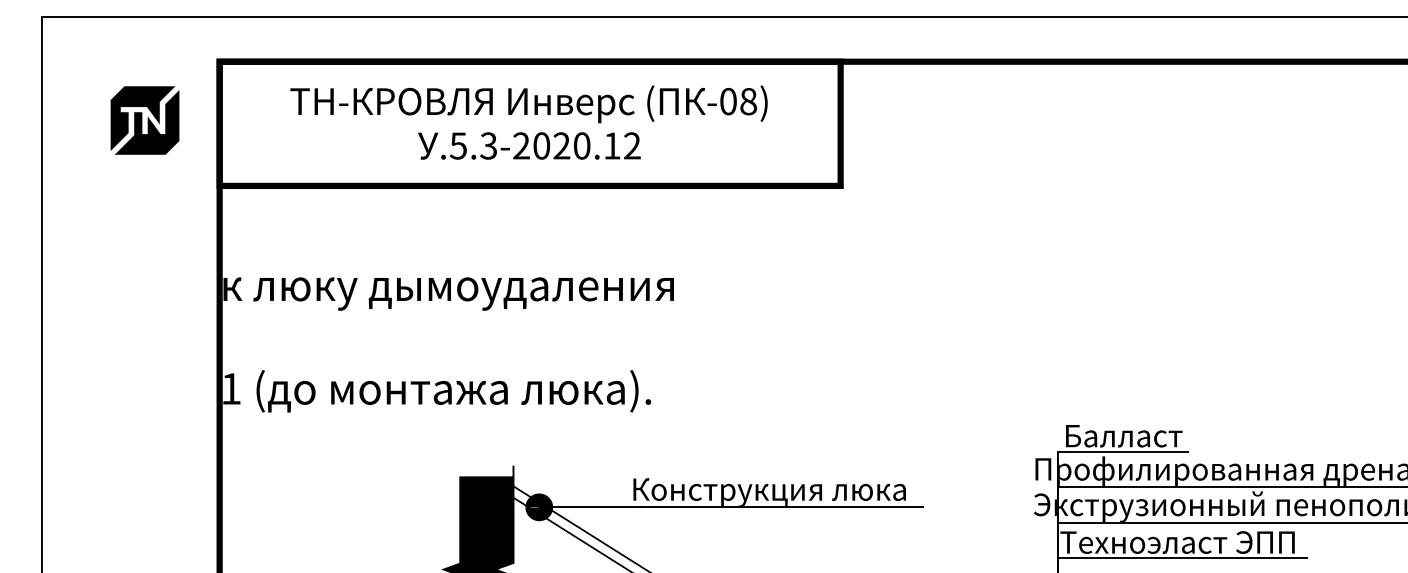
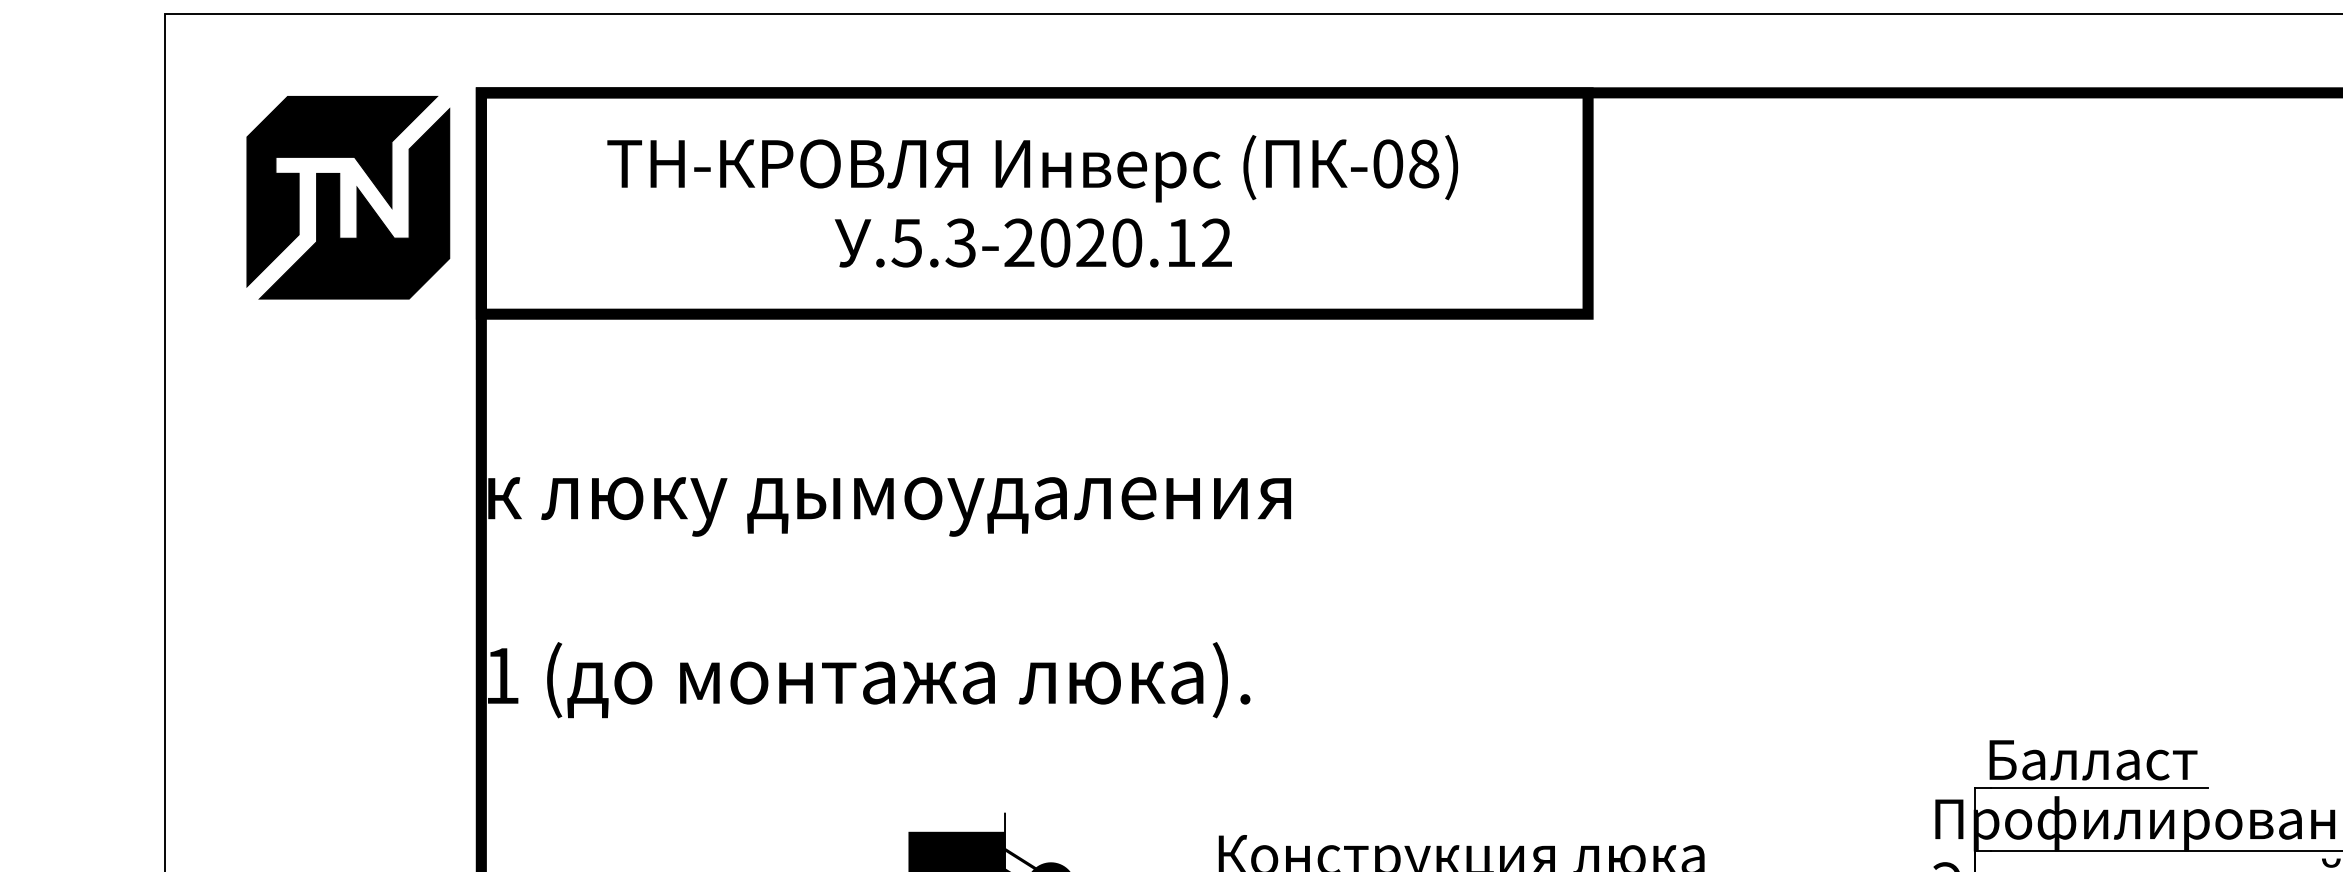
part: (144, 120) -> (347, 197), size x1.67

